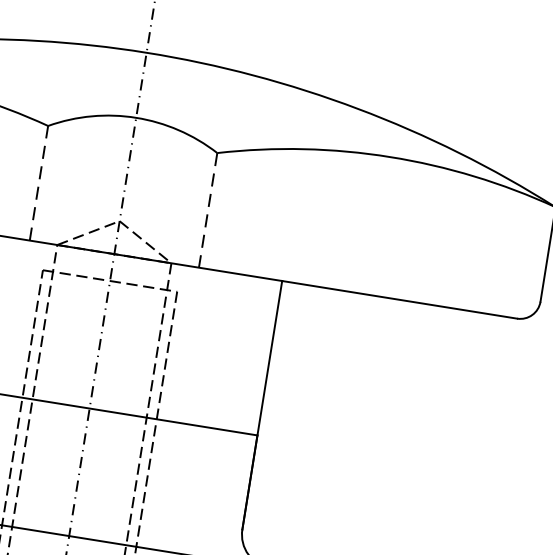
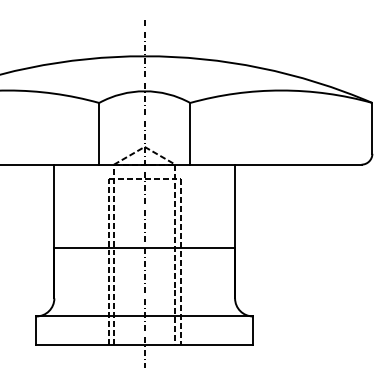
line: (39, 182) -> (99, 133), dashed -> solid
line: (208, 209) -> (190, 133), dashed -> solid

